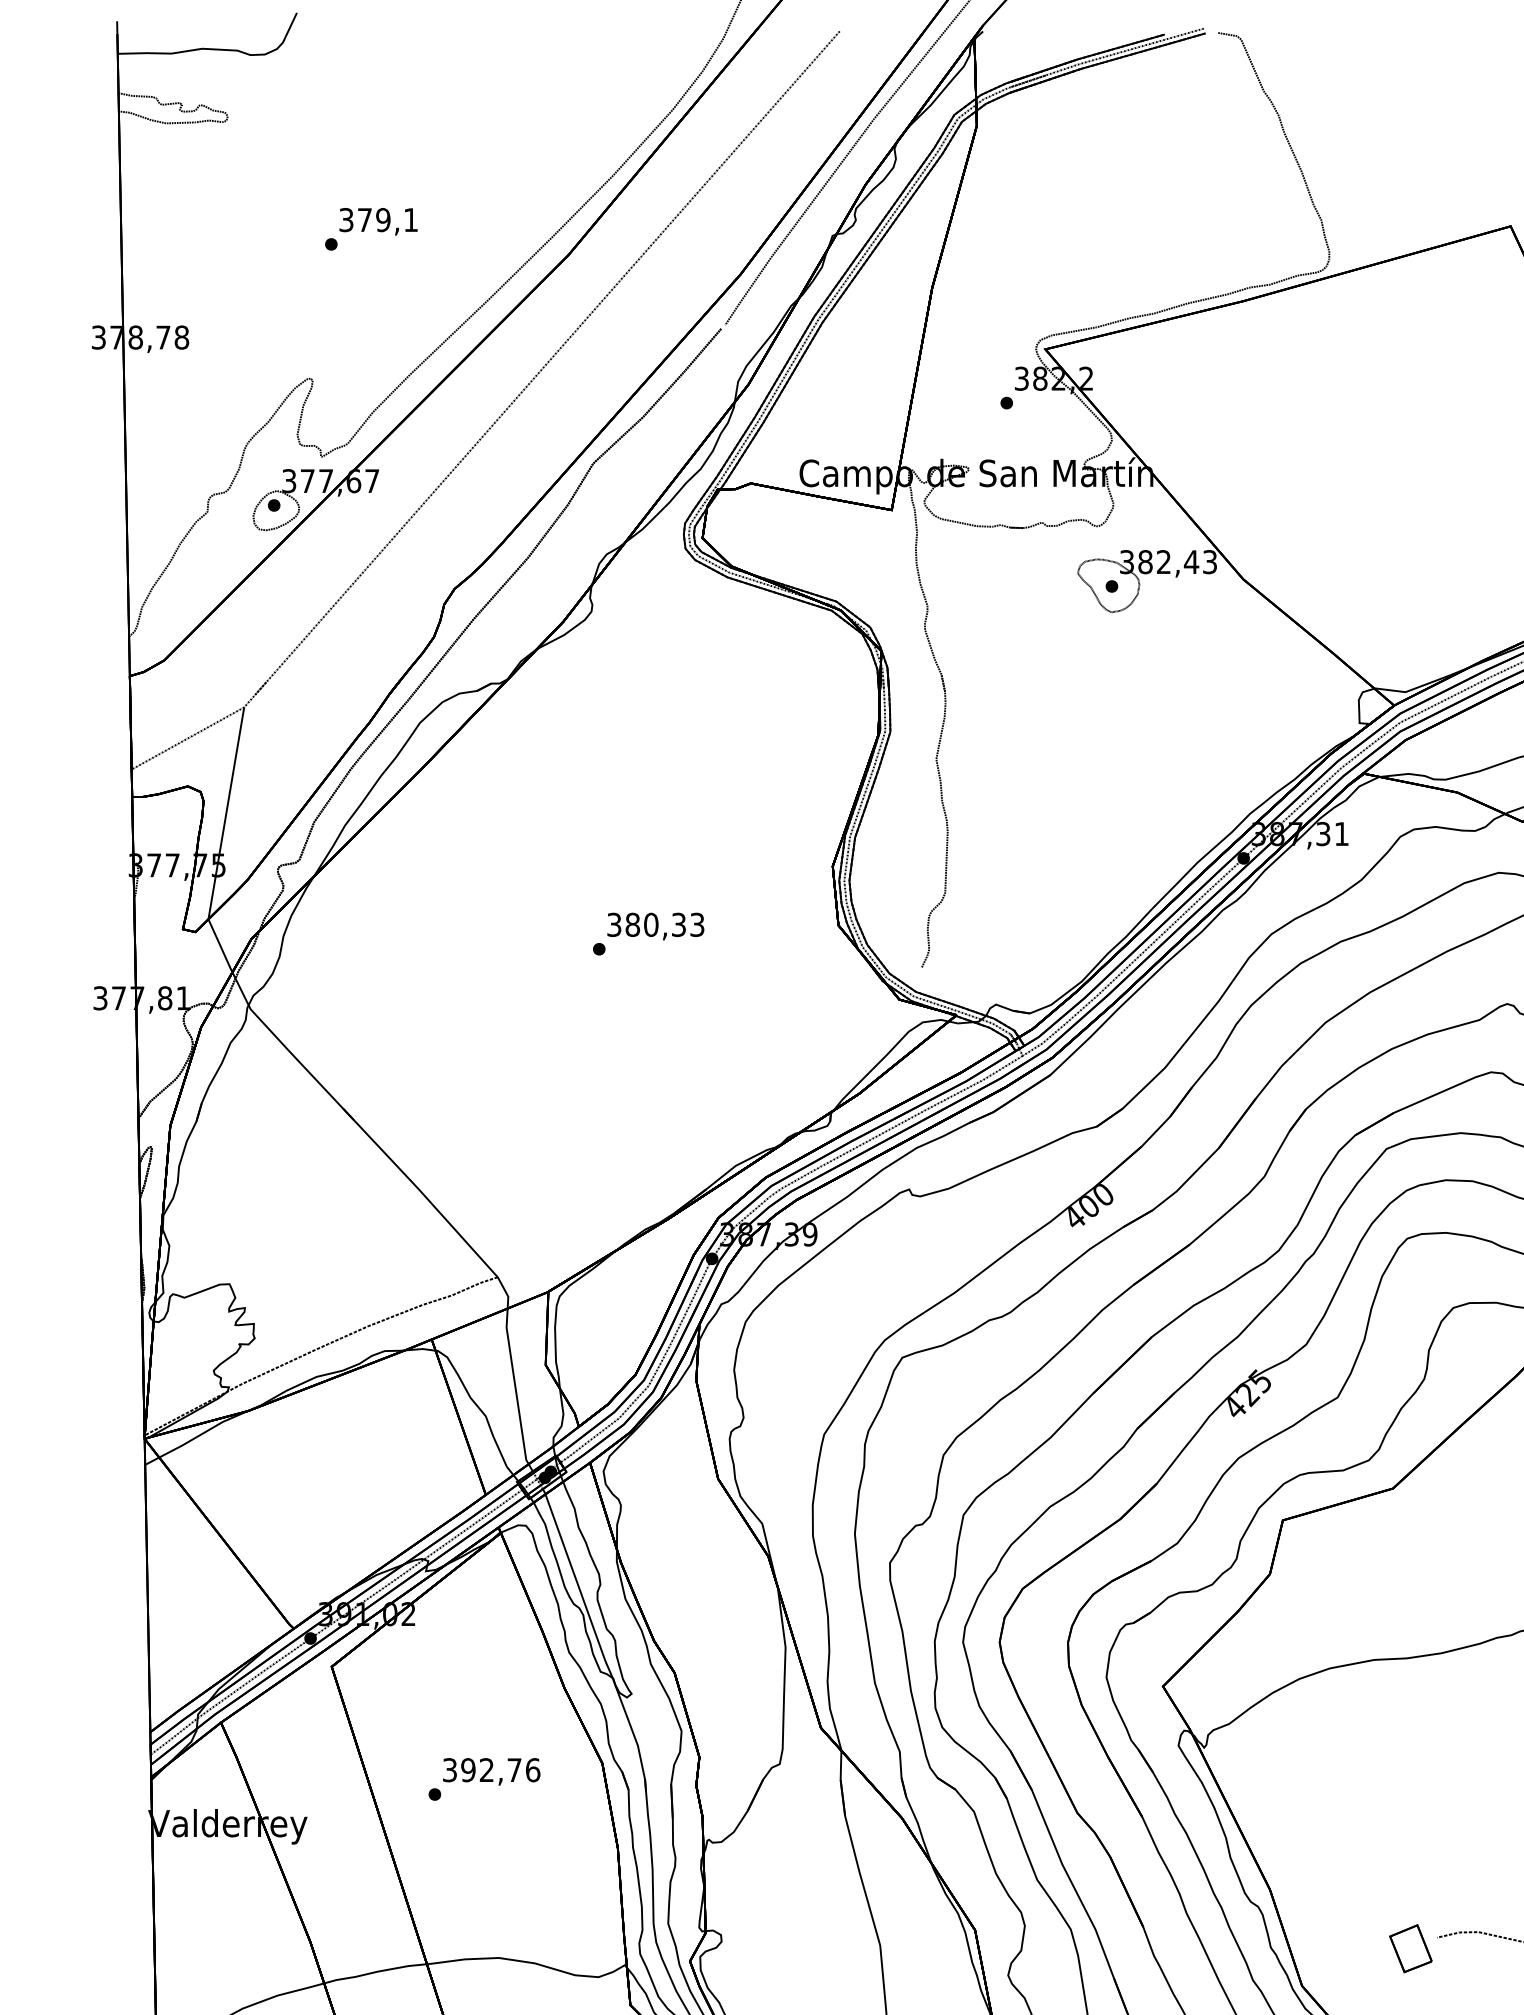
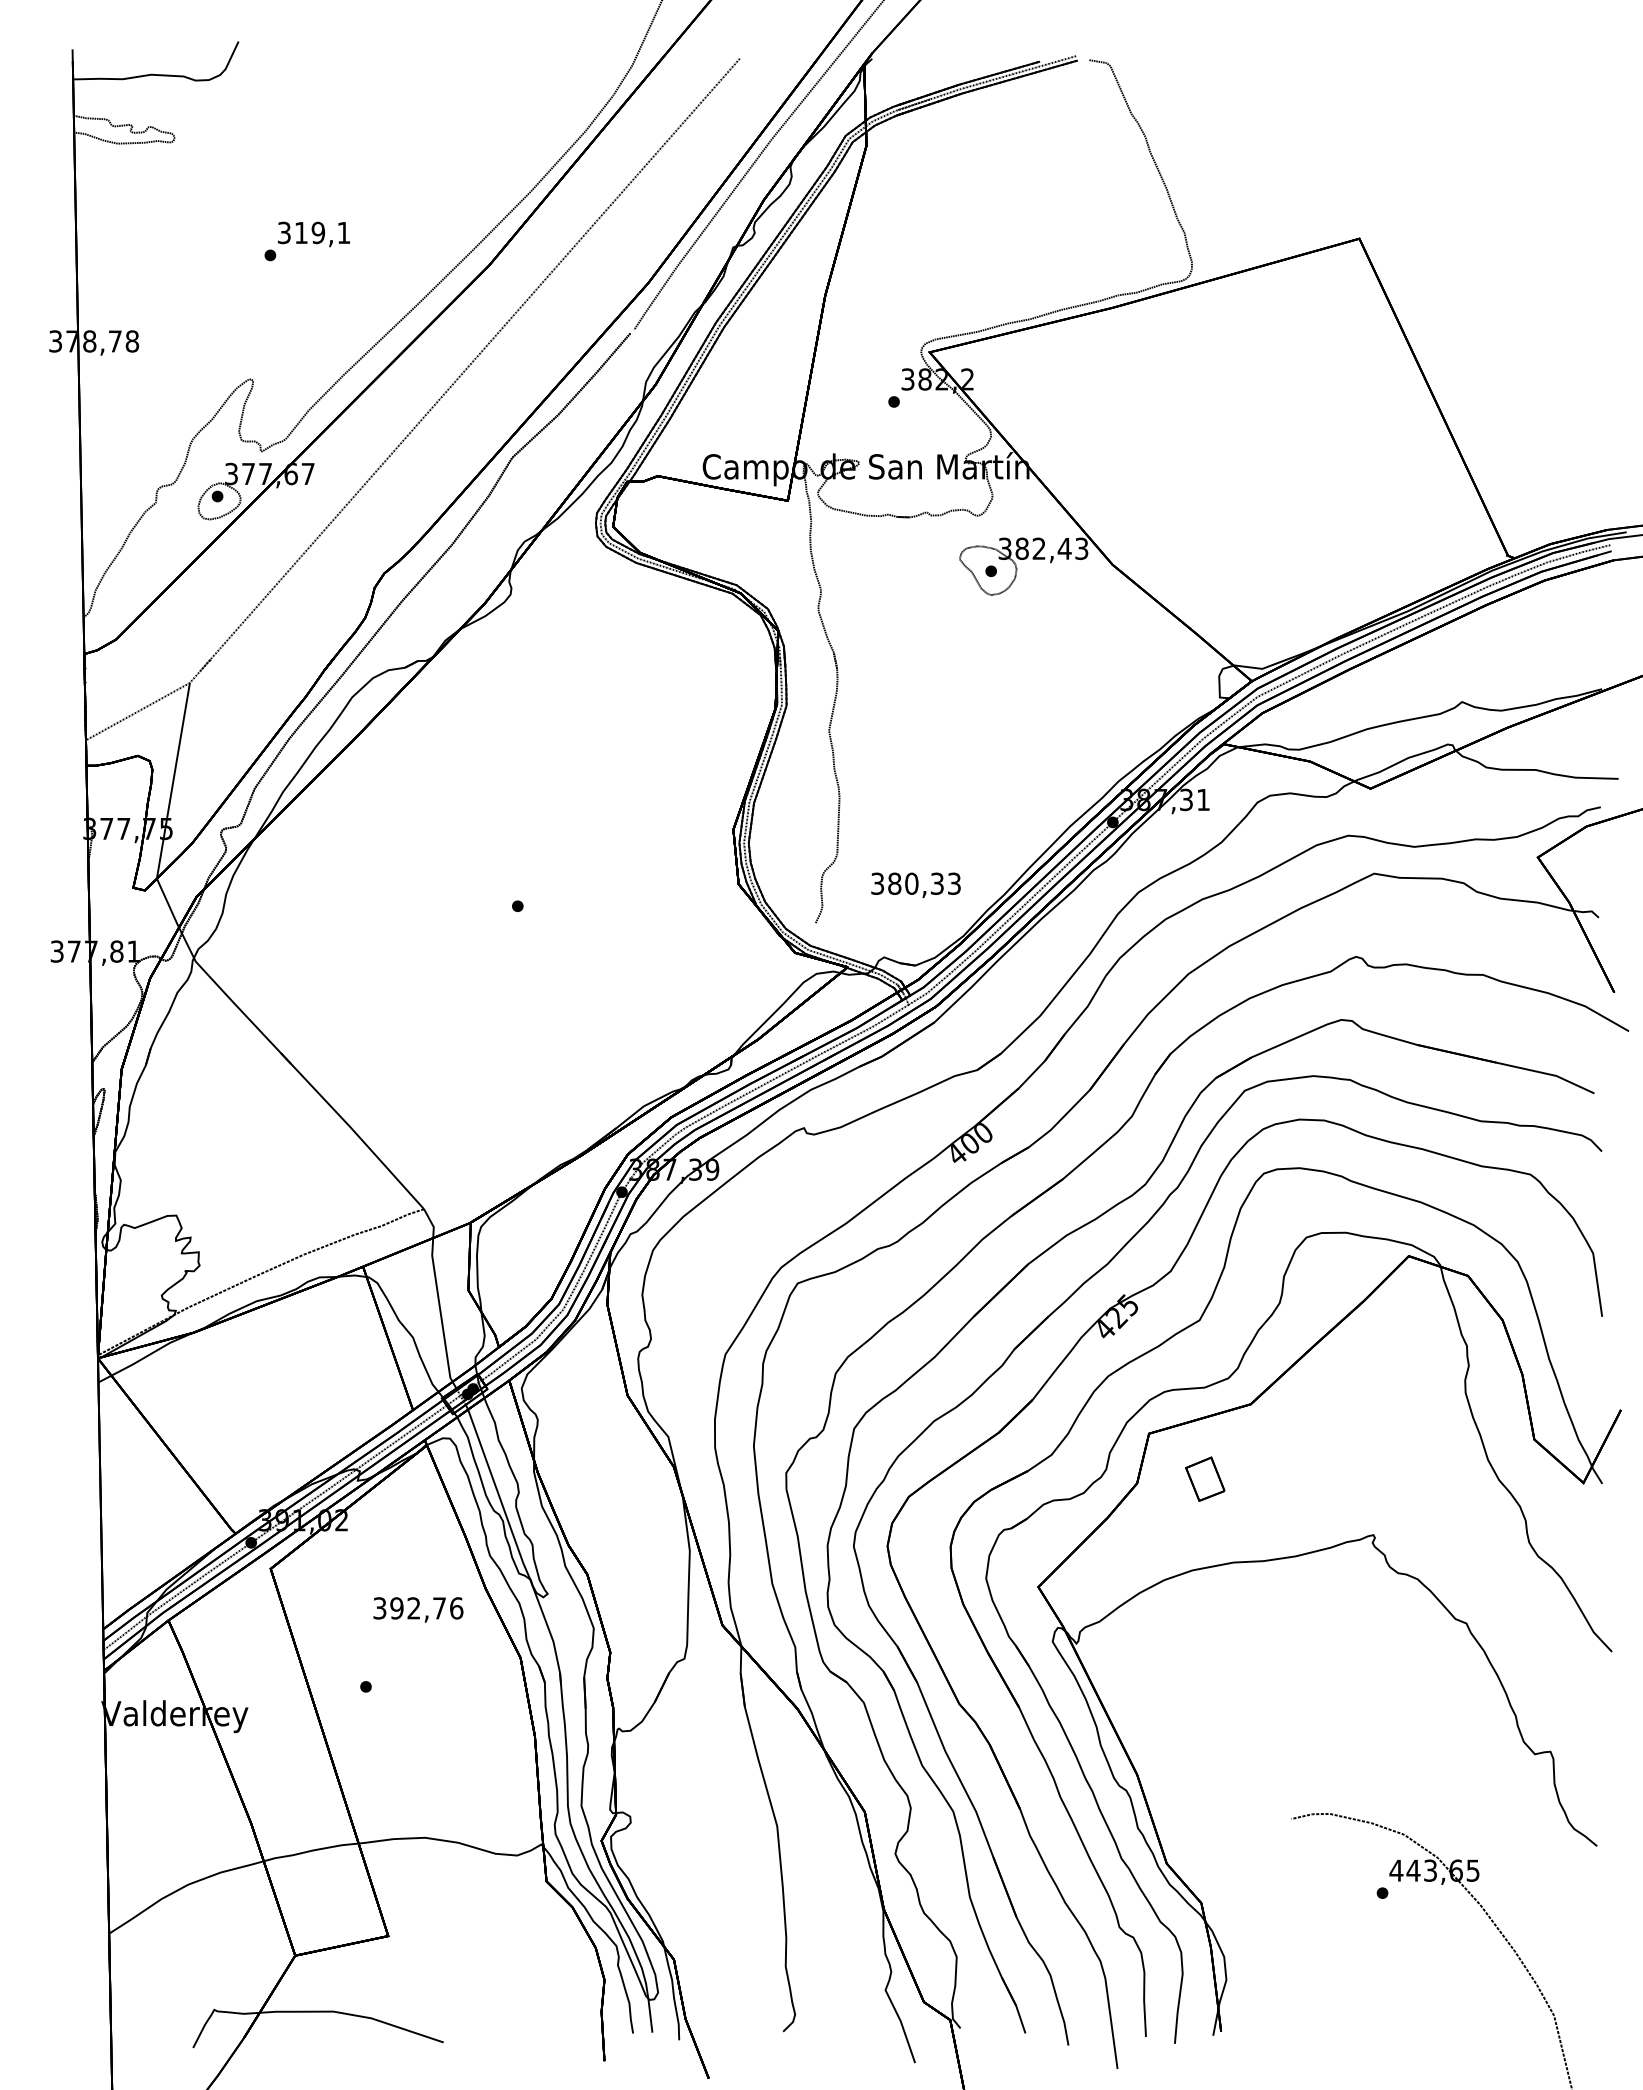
text: (365, 219) -> (301, 232), 379,1 -> 319,1
text: (655, 926) -> (915, 885), moved
text: (491, 1771) -> (418, 1609), moved
part: (1411, 1947) -> (1205, 1478), moved

